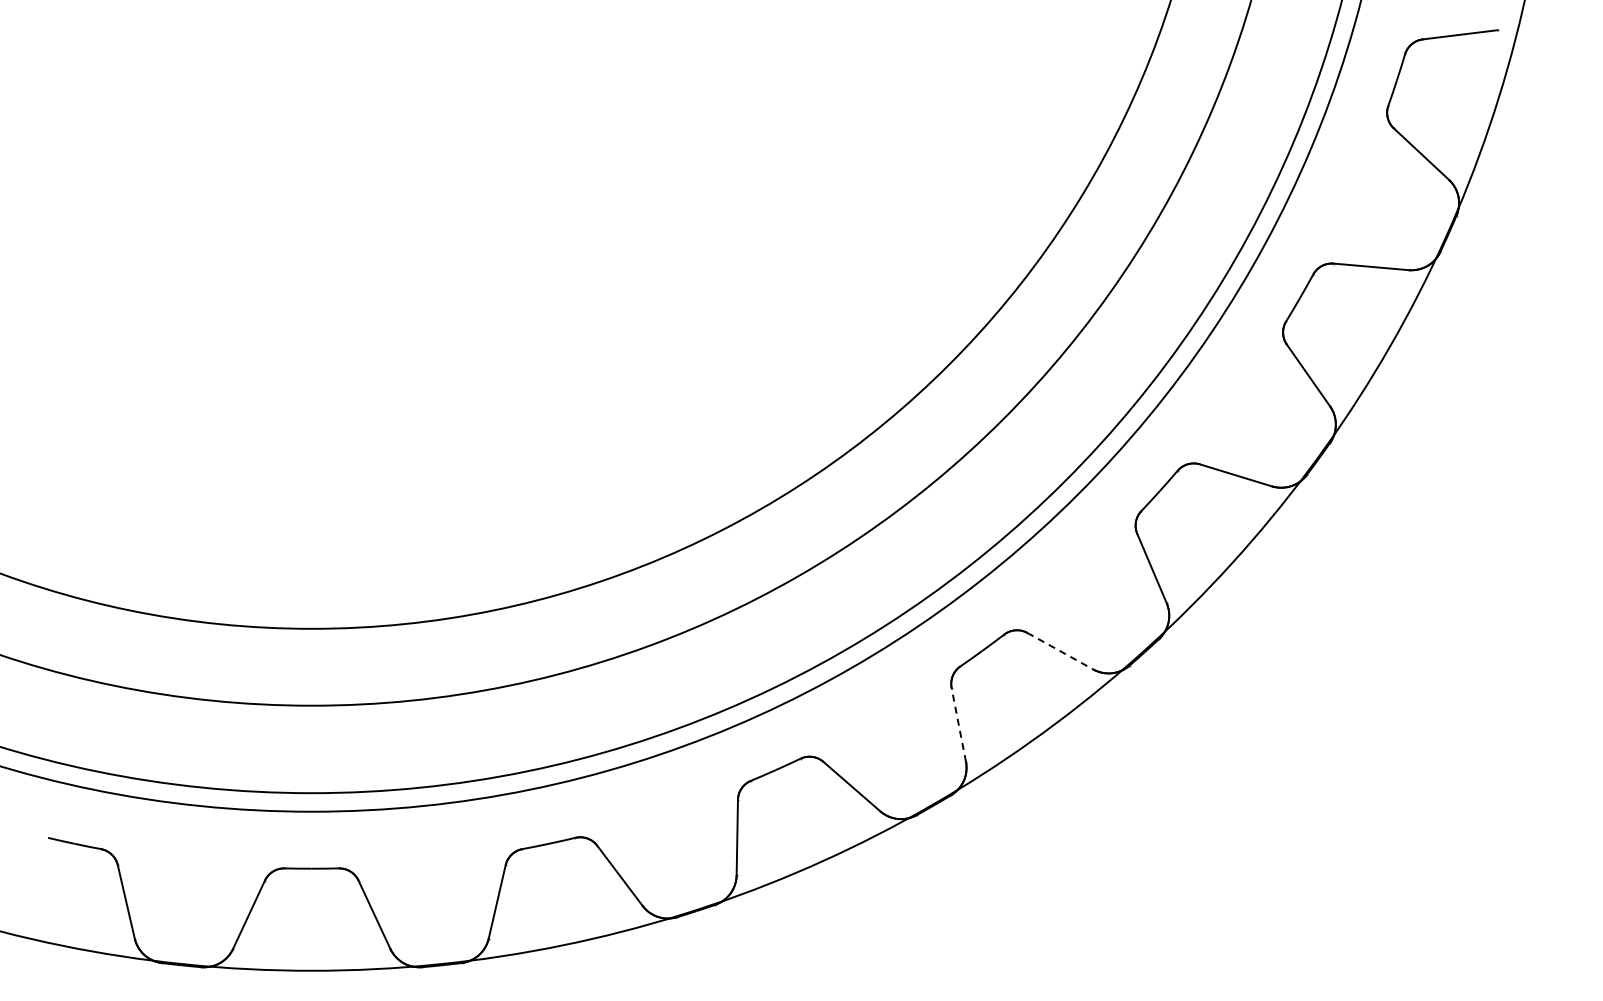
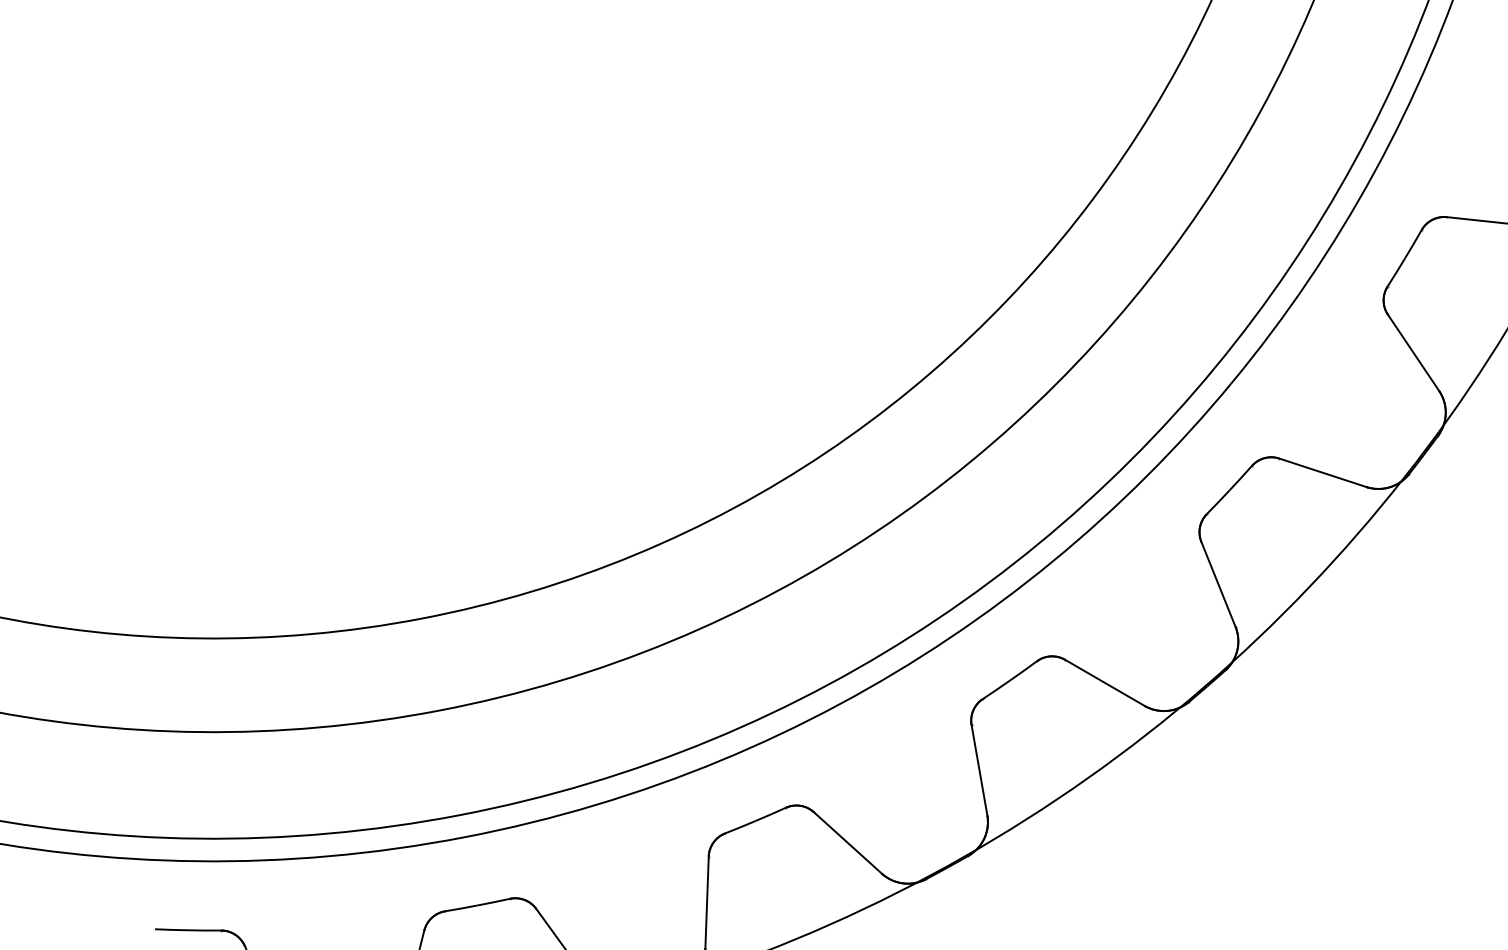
line: (1060, 651) -> (1323, 473), dashed -> solid
line: (958, 724) -> (1218, 583), dashed -> solid

